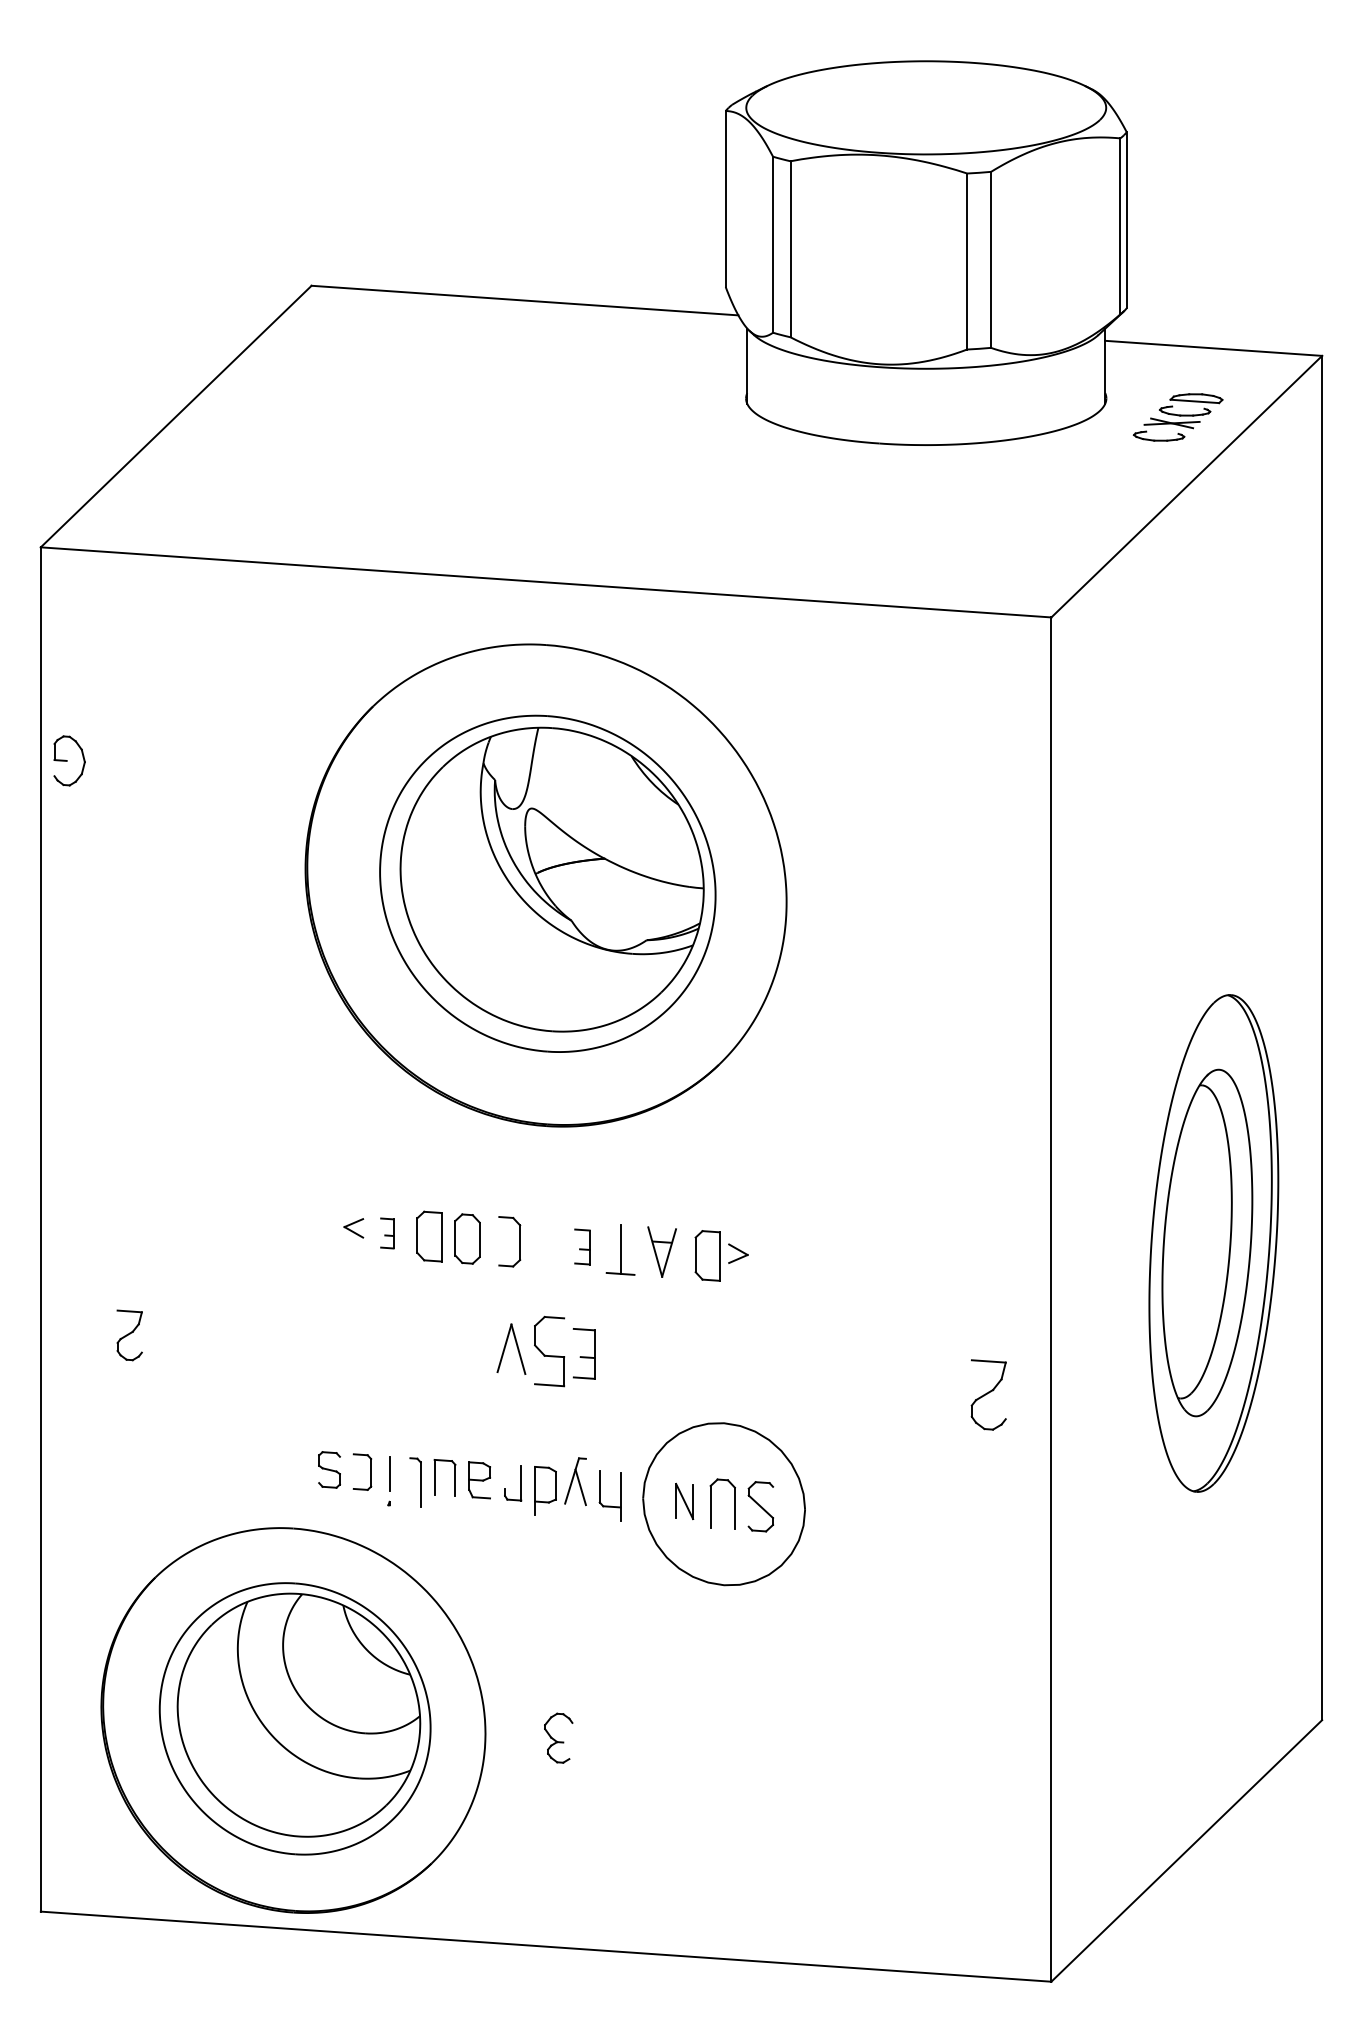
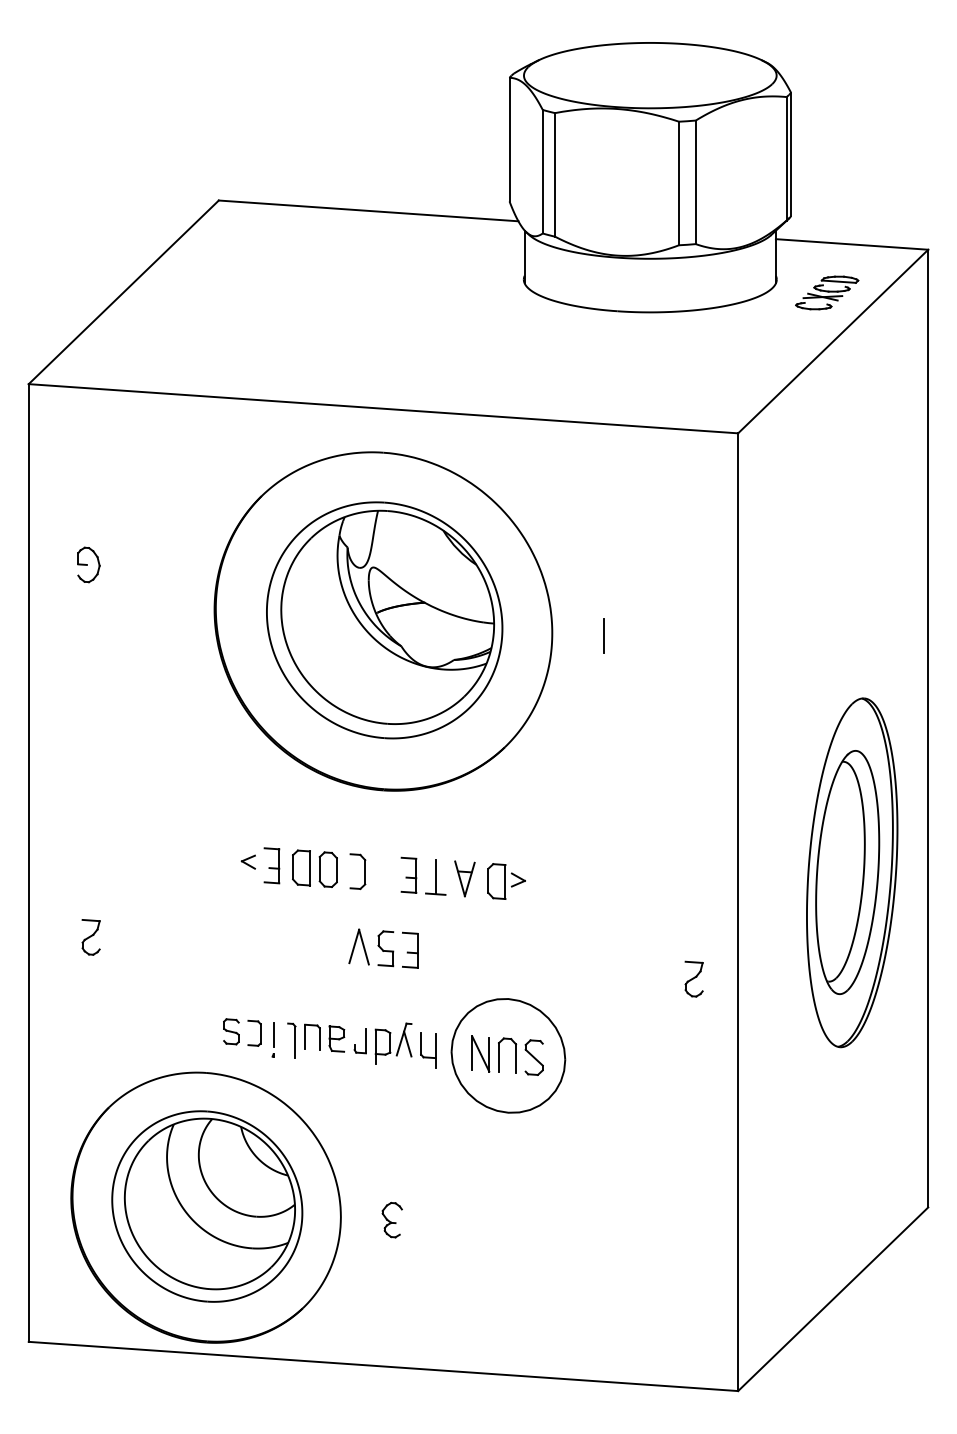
part: (69, 760) -> (88, 564), moved
line: (860, 905) -> (604, 635), added
part: (387, 1233) -> (272, 865), size x1.67
part: (582, 1246) -> (409, 874), size x1.43
part: (549, 1351) -> (385, 948), size x0.71
part: (988, 1394) -> (694, 978), size x0.71
part: (684, 1501) -> (480, 1053), size x1.43

